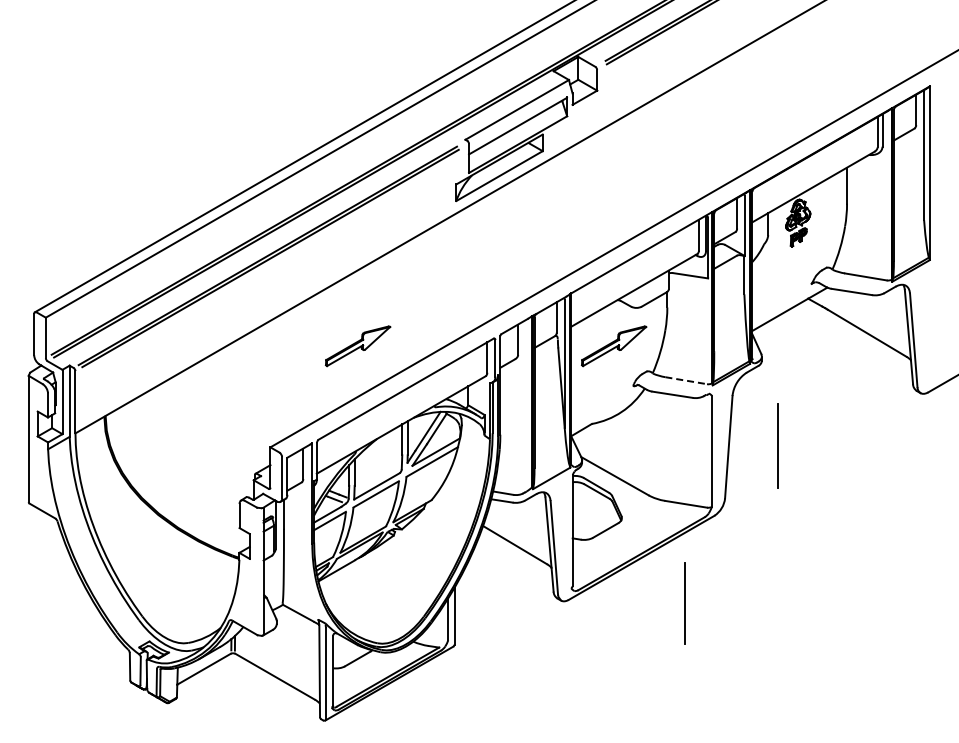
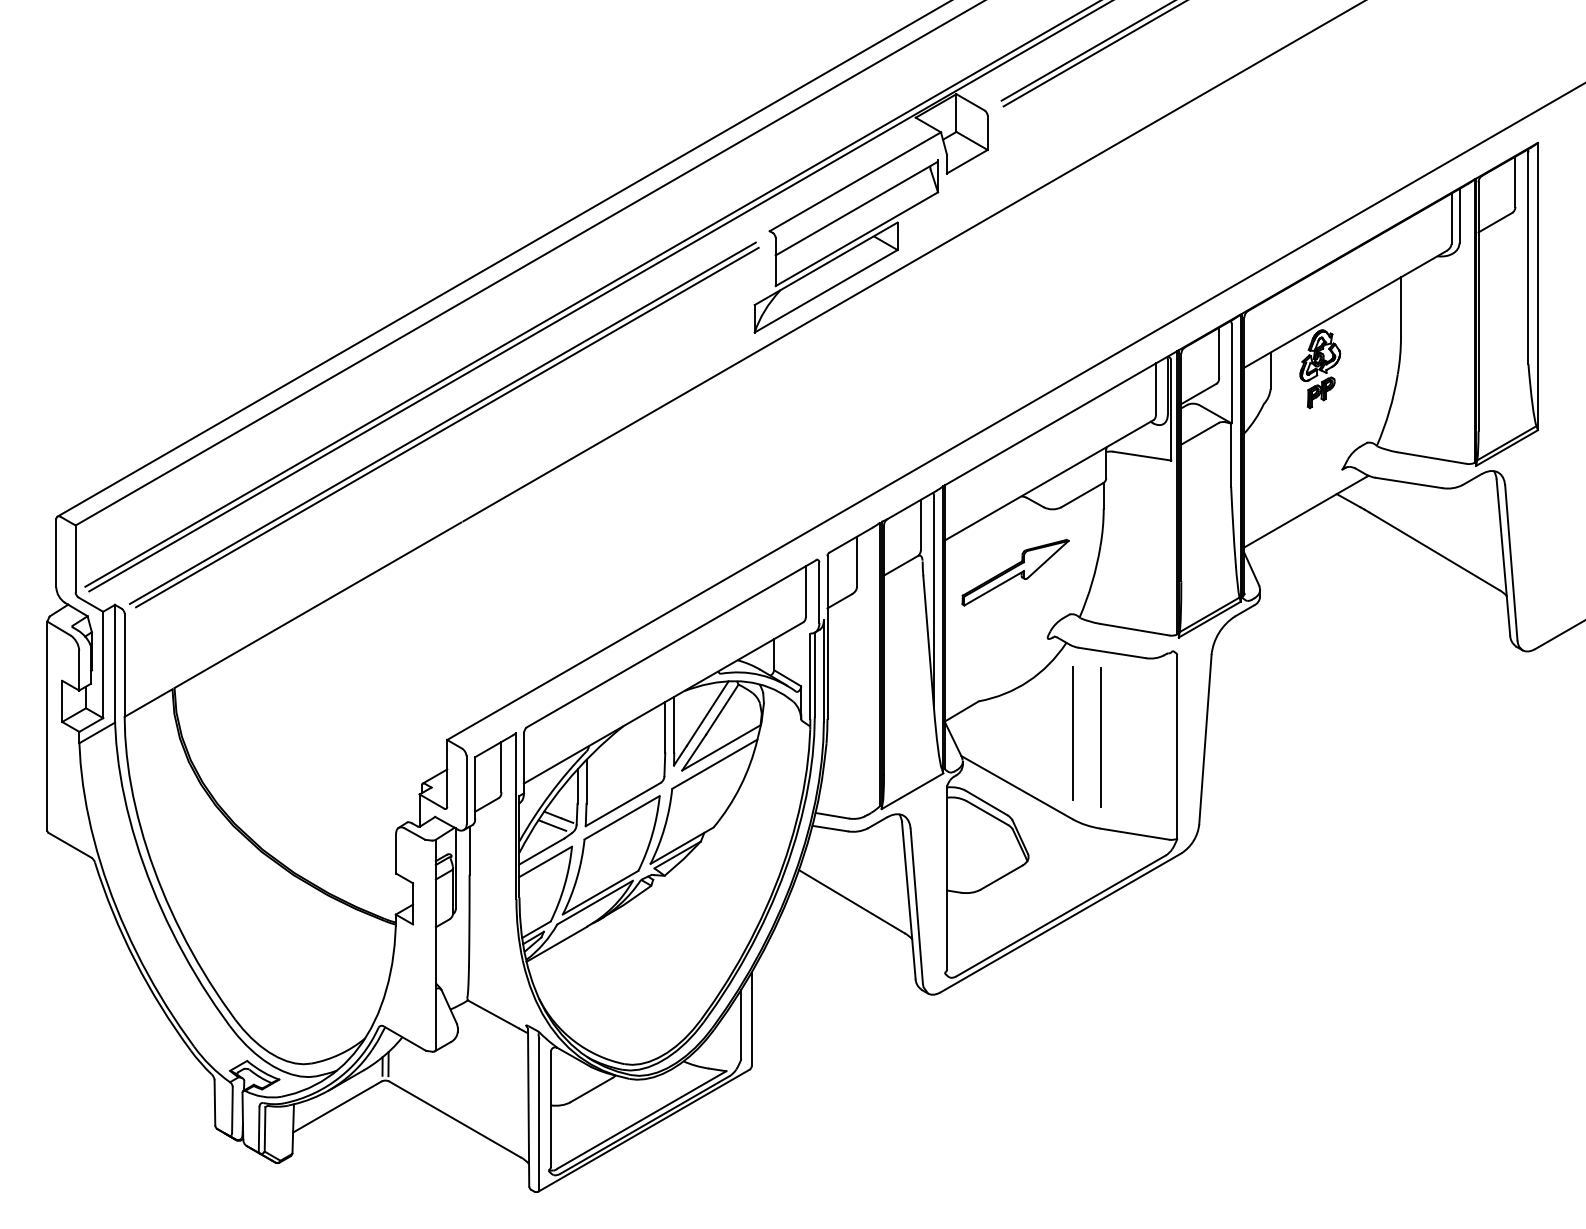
part: (358, 346) -> (592, 573), removed
line: (686, 380) -> (1135, 629), dashed -> solid
line: (777, 445) -> (1099, 736), moved
line: (684, 603) -> (1072, 733), moved

